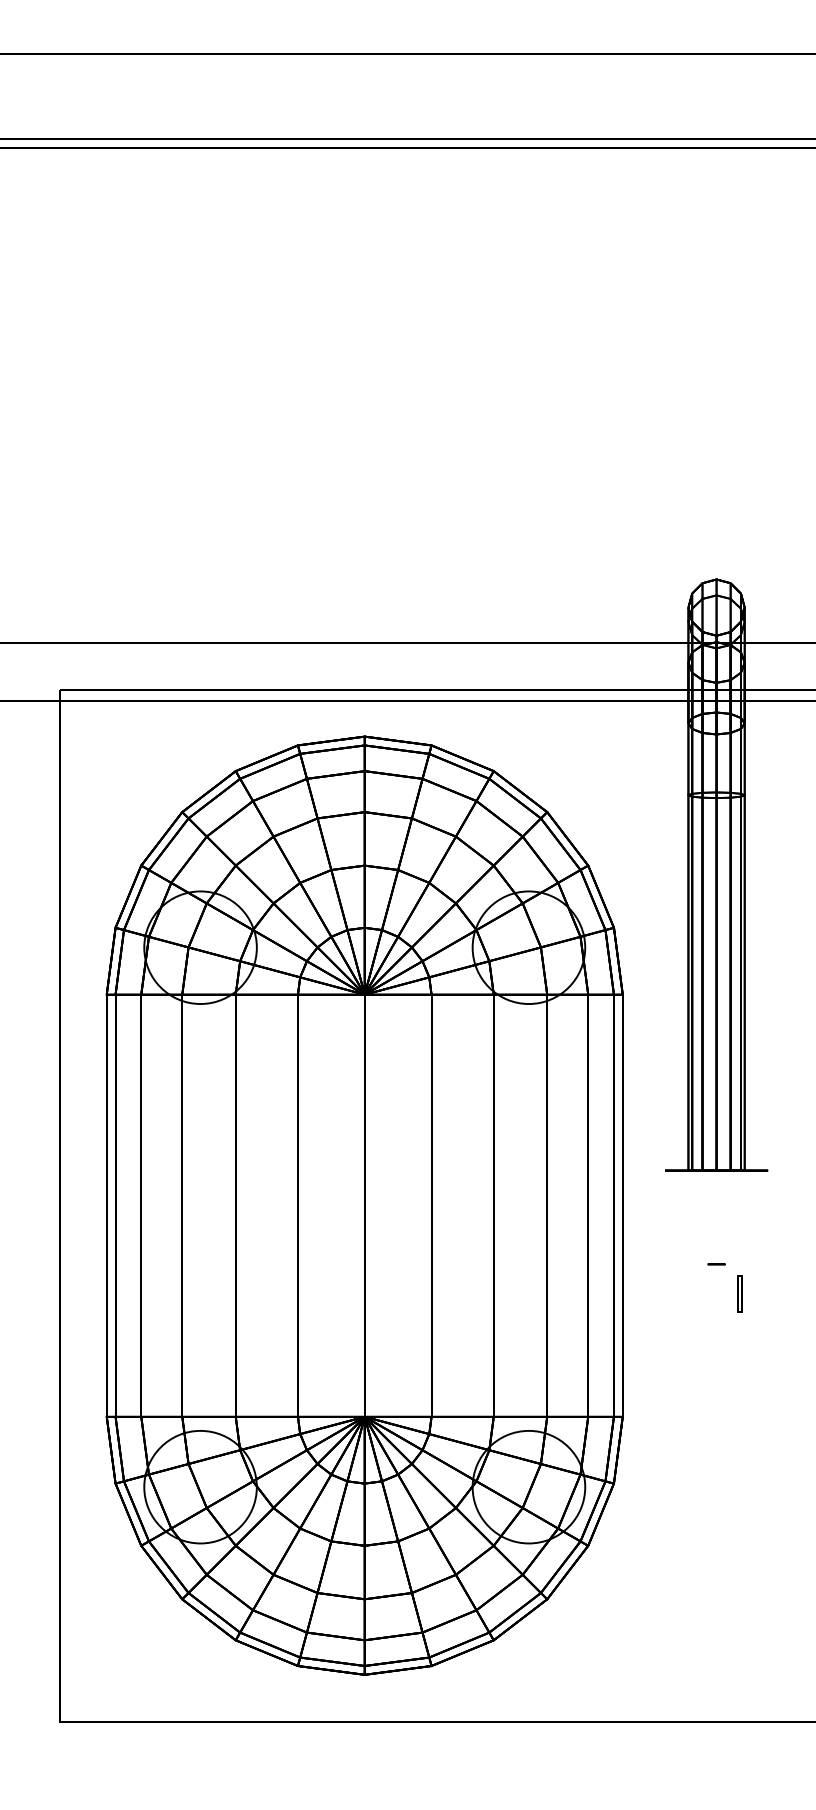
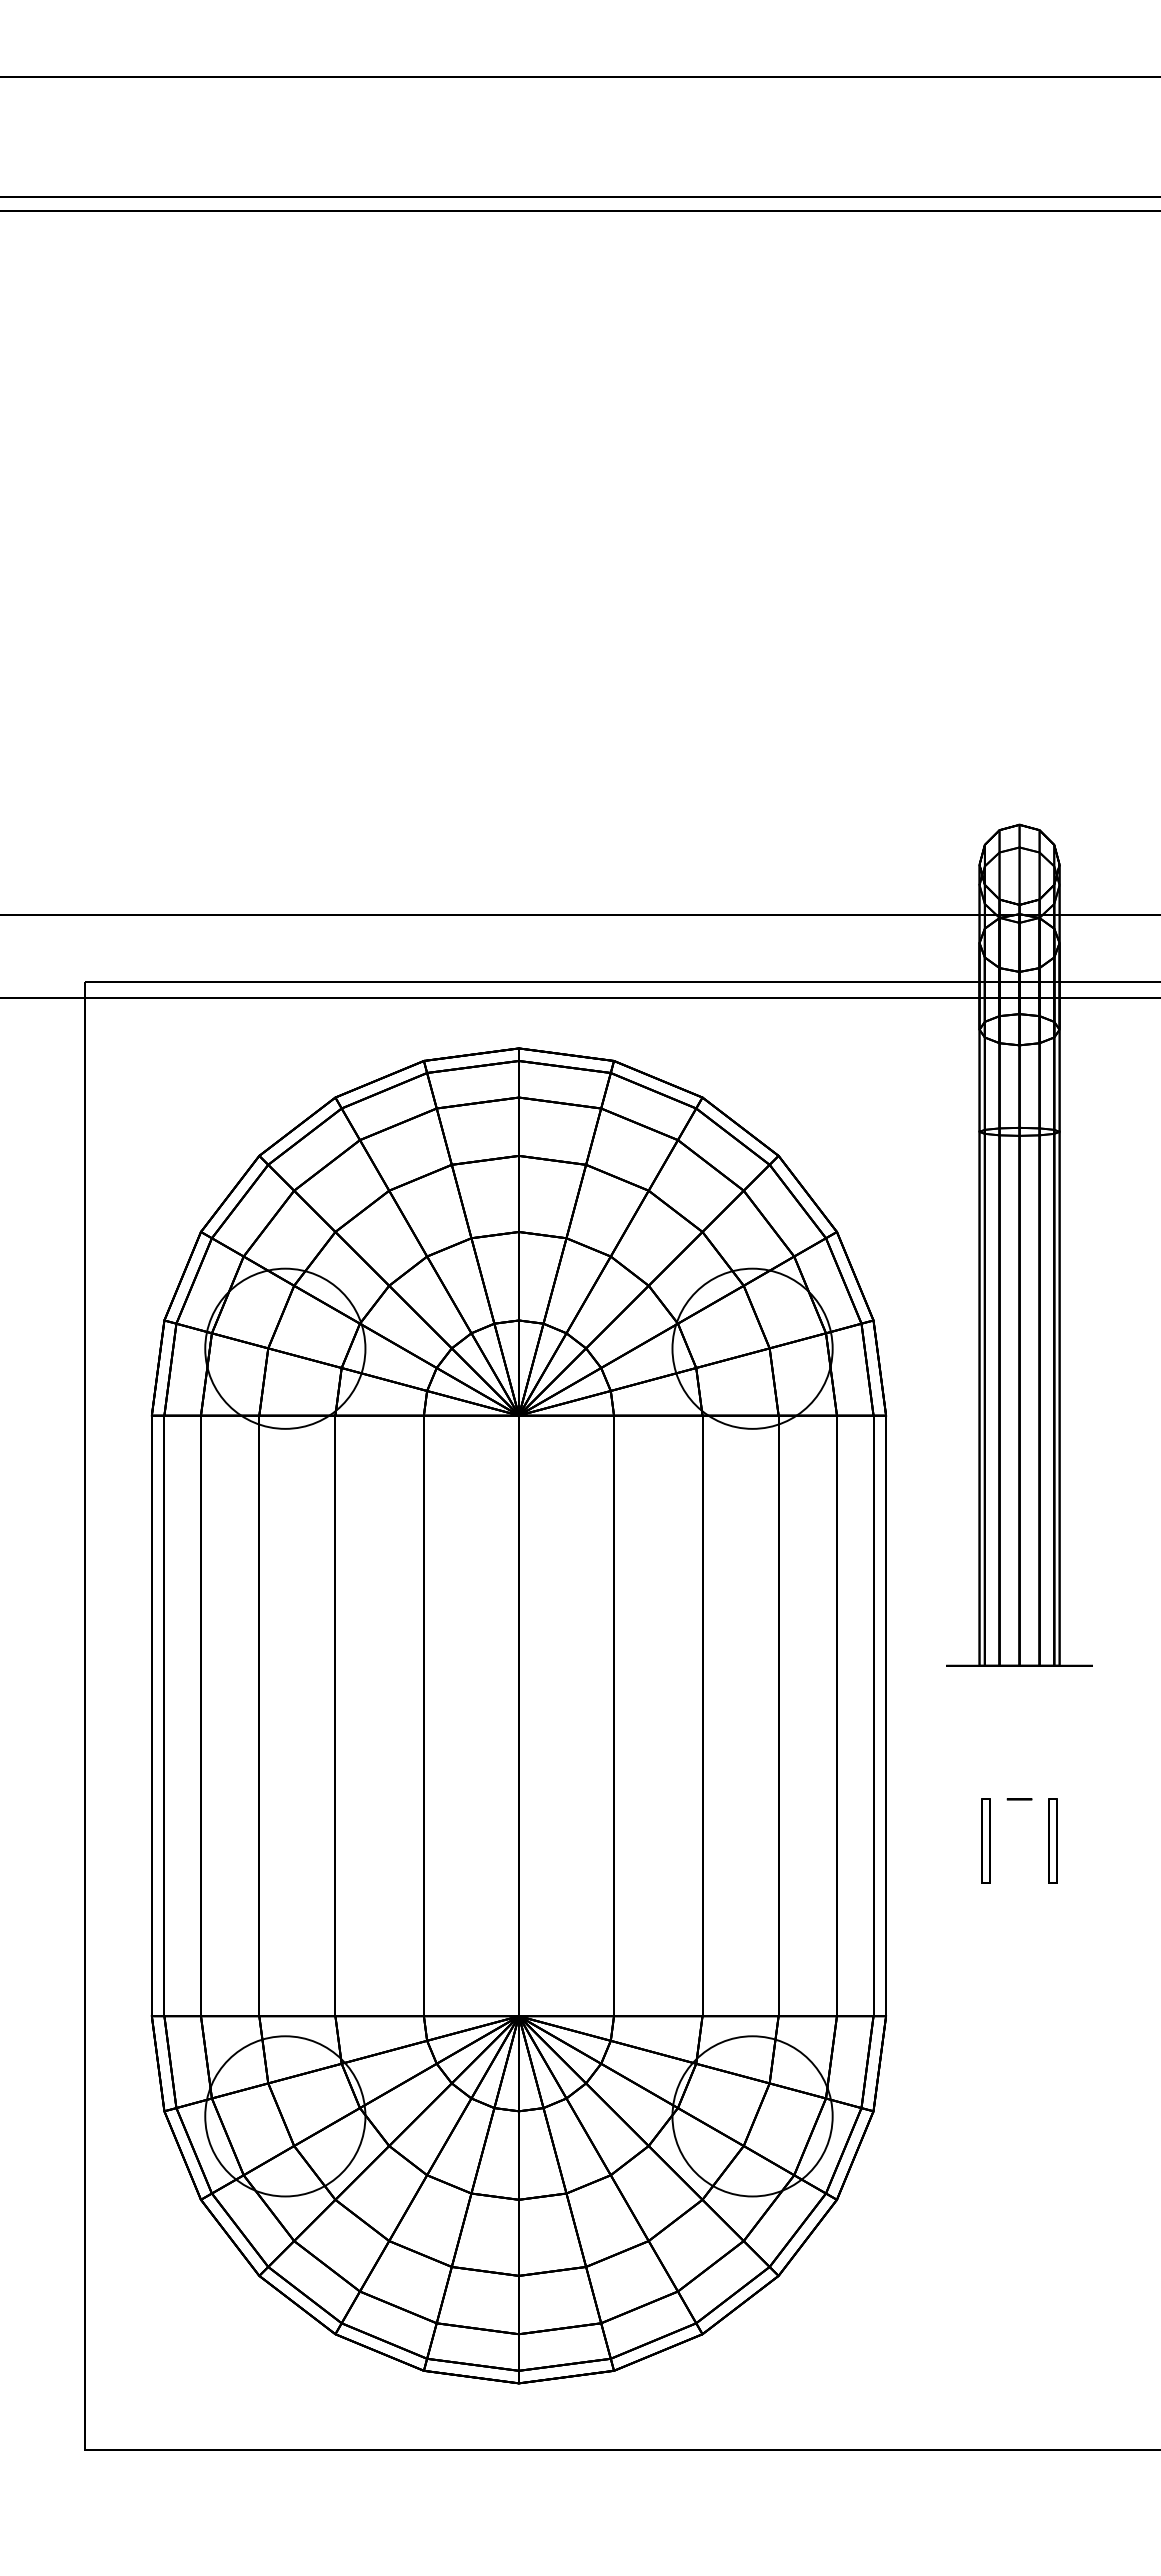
part: (692, 1293) -> (985, 1840), added
part: (739, 1293) -> (1052, 1840), size x1.67

